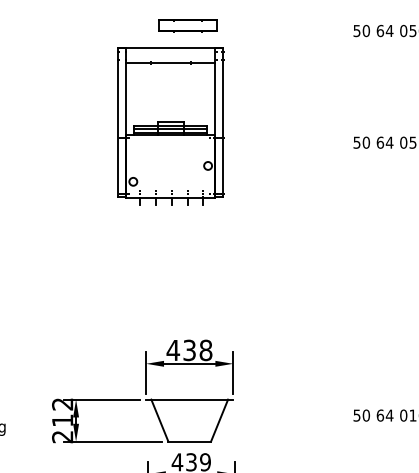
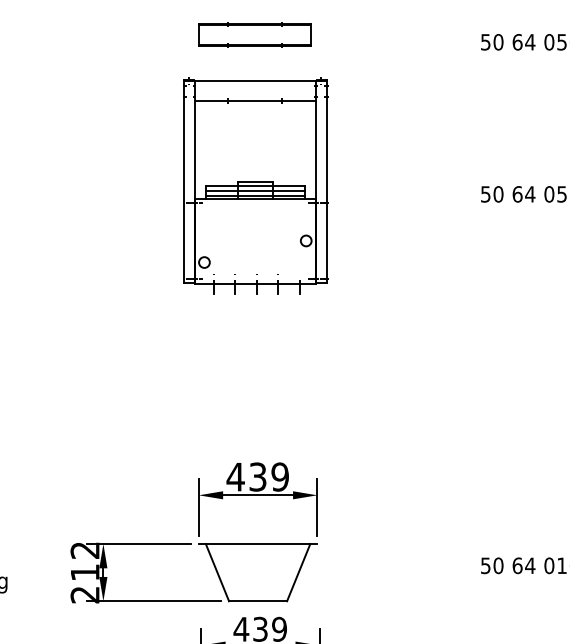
part: (187, 25) -> (255, 34), size x1.43
part: (170, 126) -> (255, 187), moved
text: (205, 350) -> (279, 477), 438 -> 439

